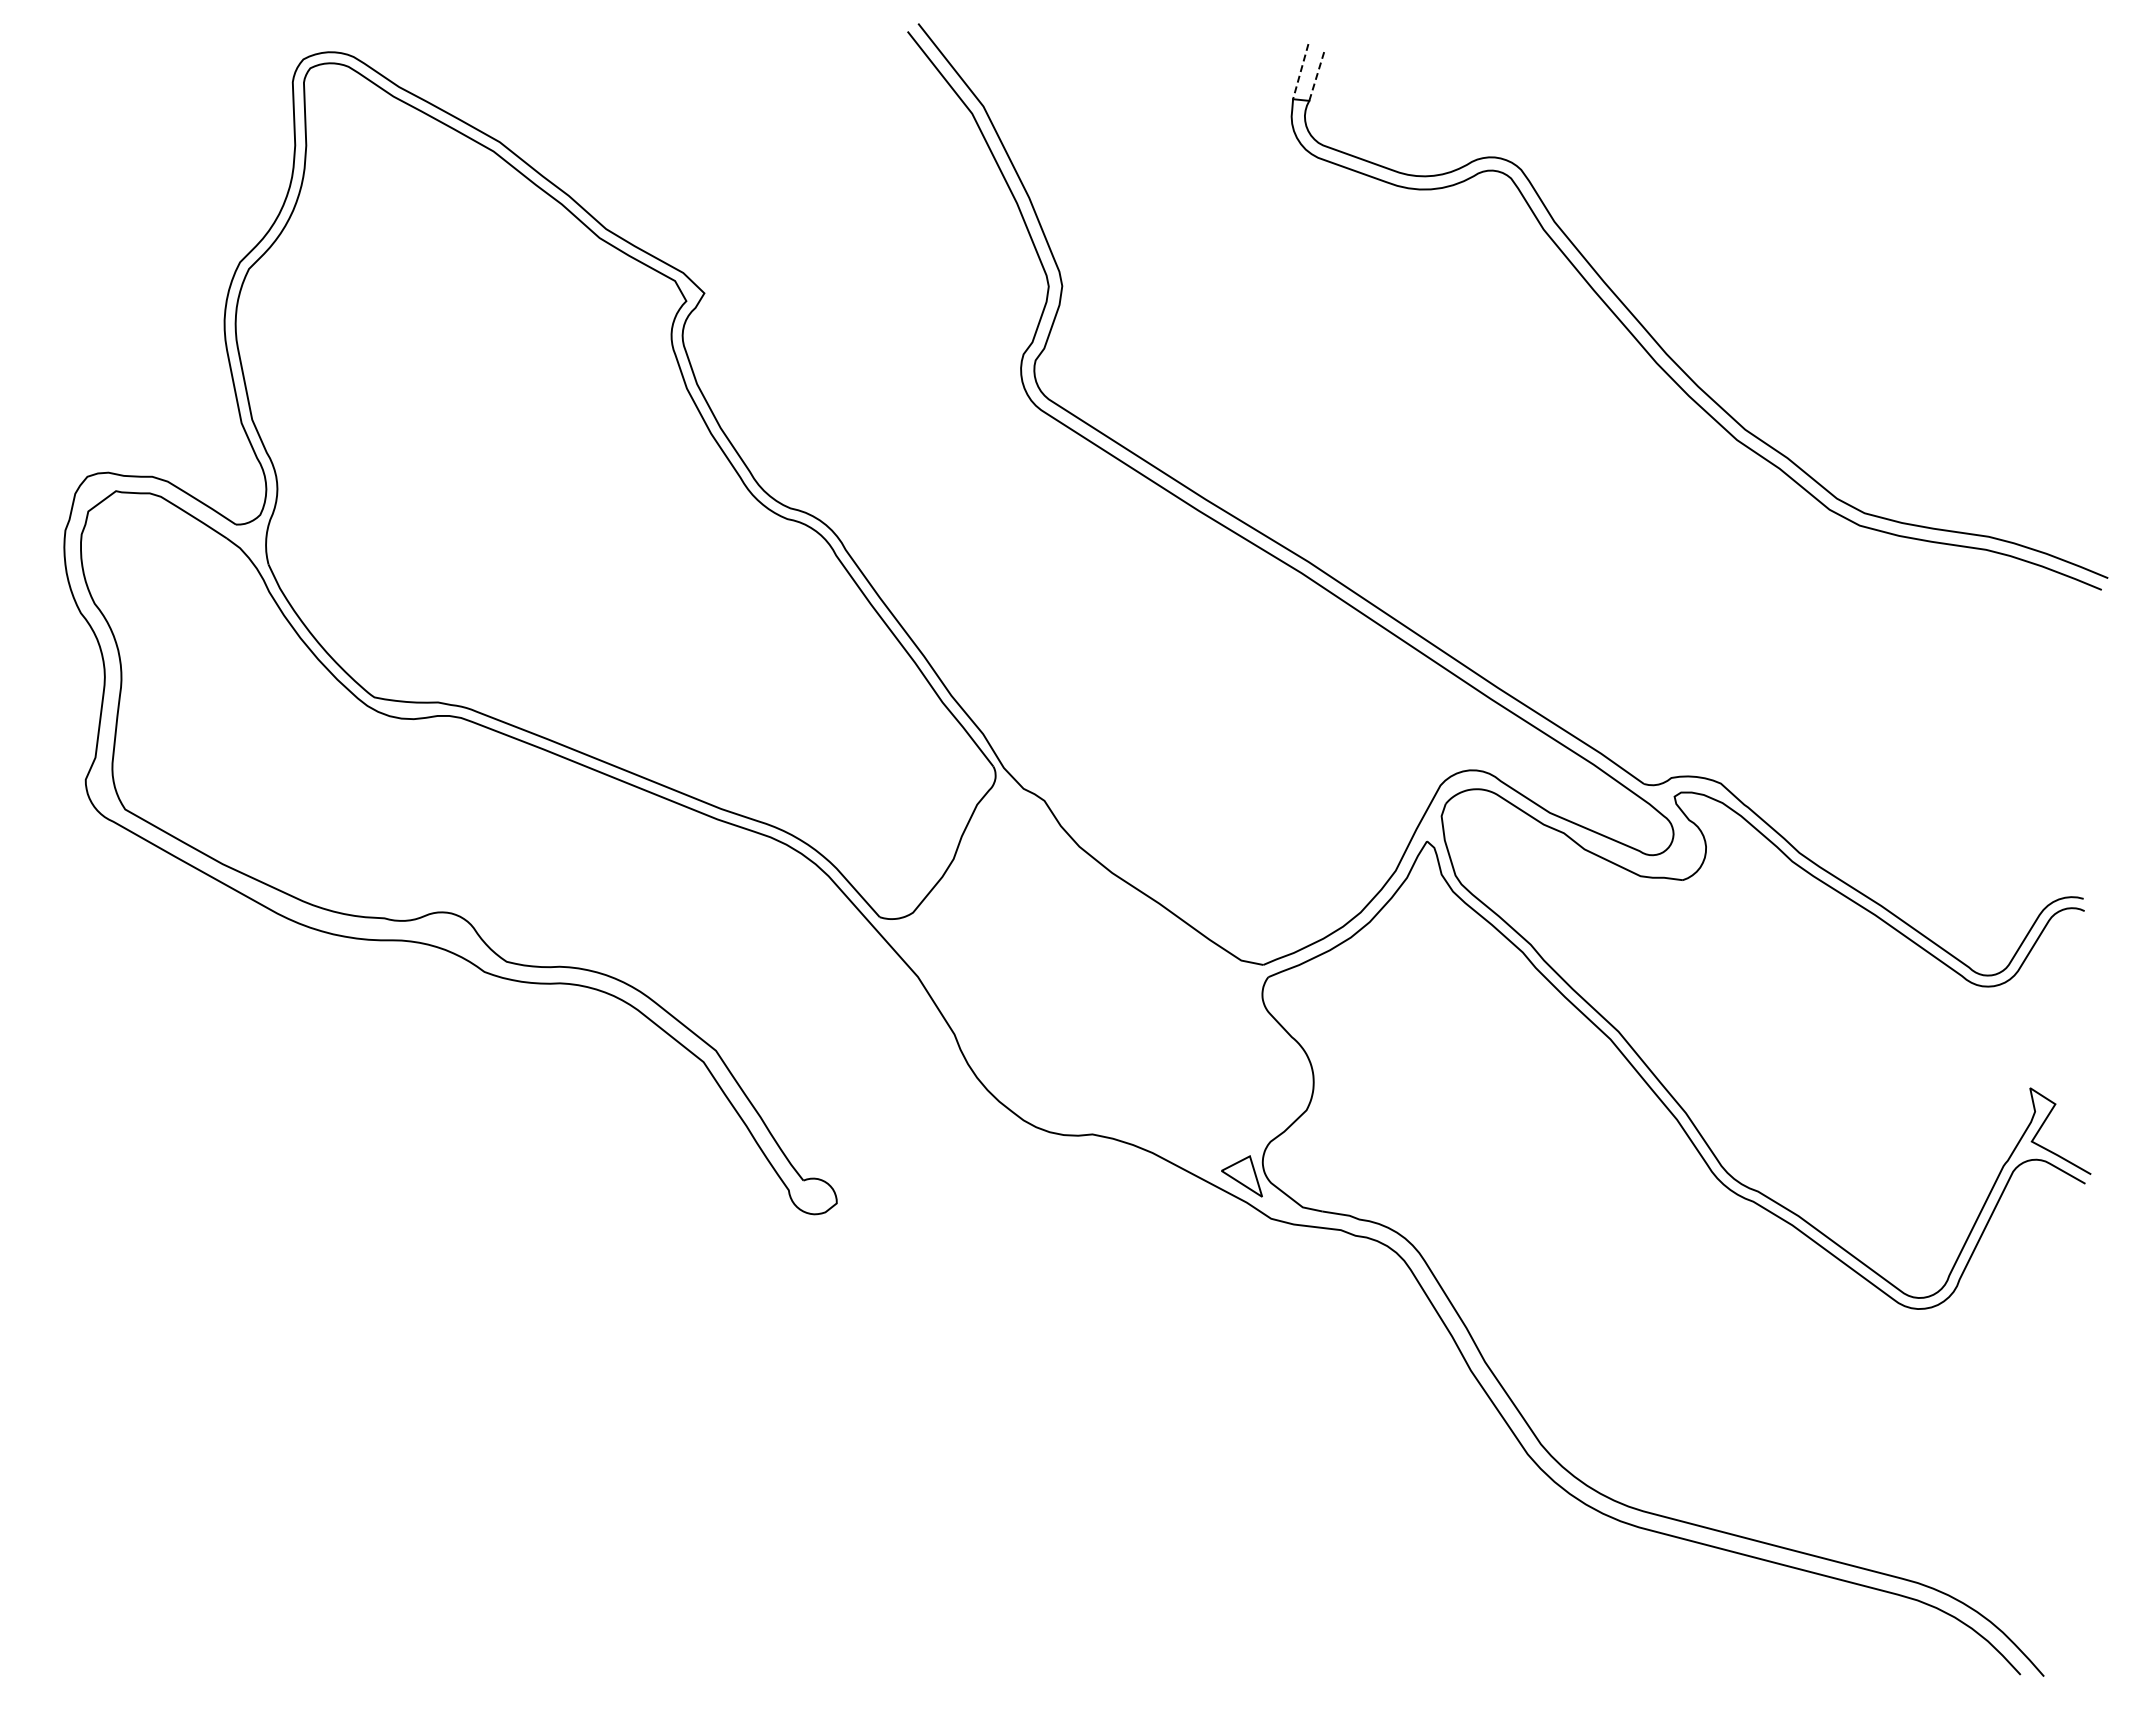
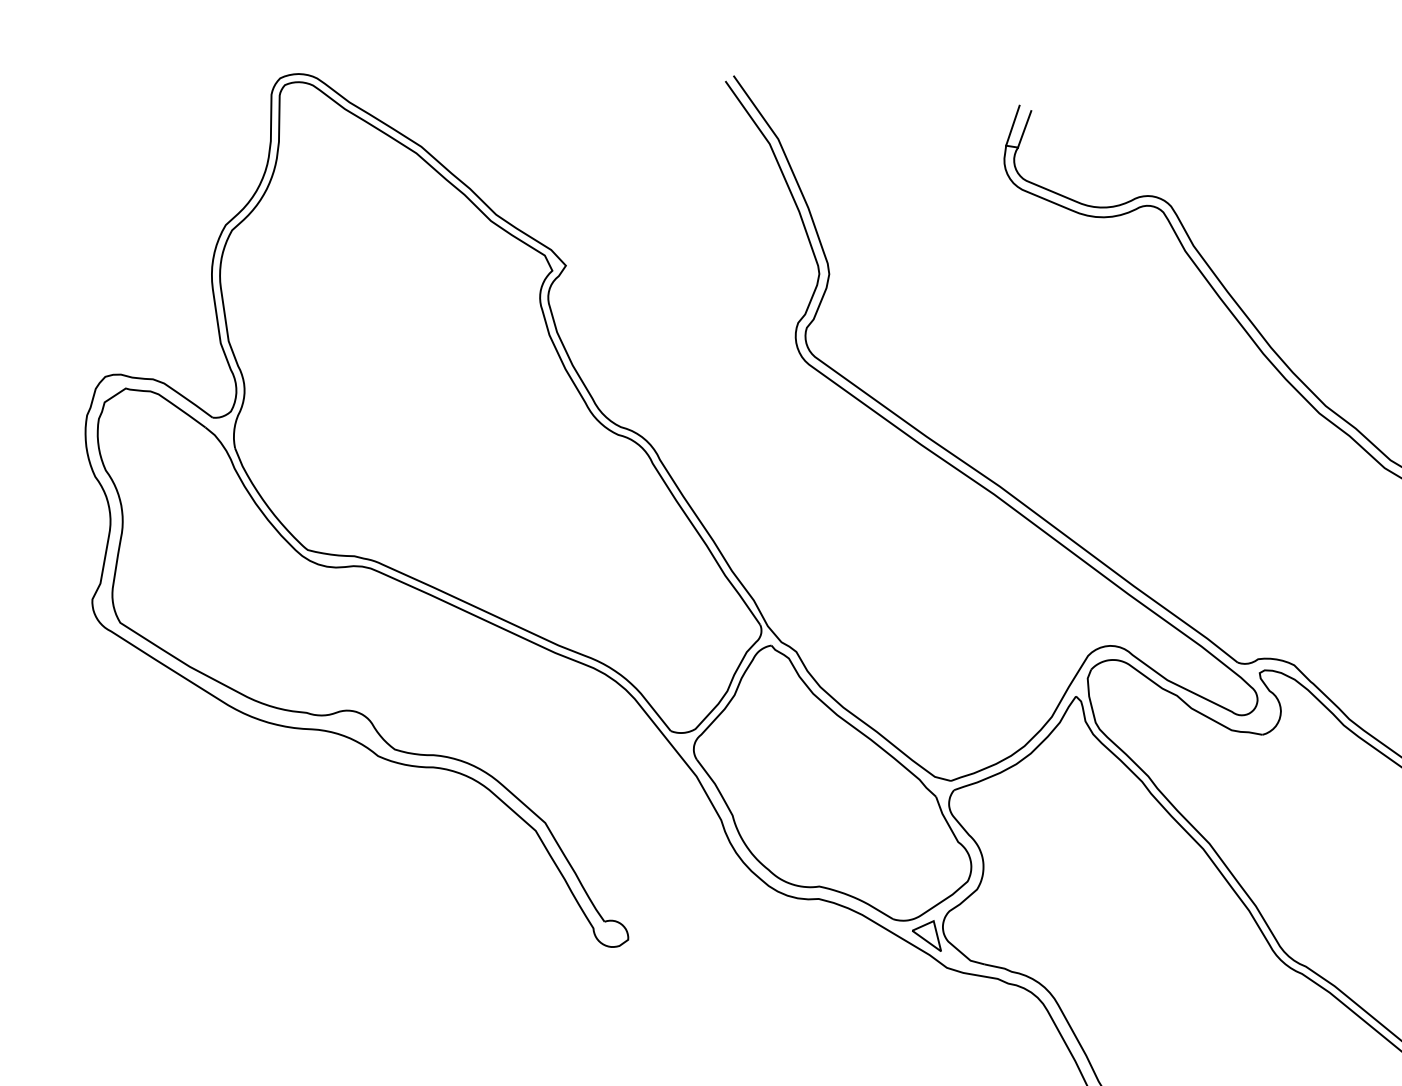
line: (1300, 71) -> (1012, 125), dashed -> solid
line: (1317, 75) -> (1025, 129), dashed -> solid
part: (1104, 975) -> (833, 782), added

